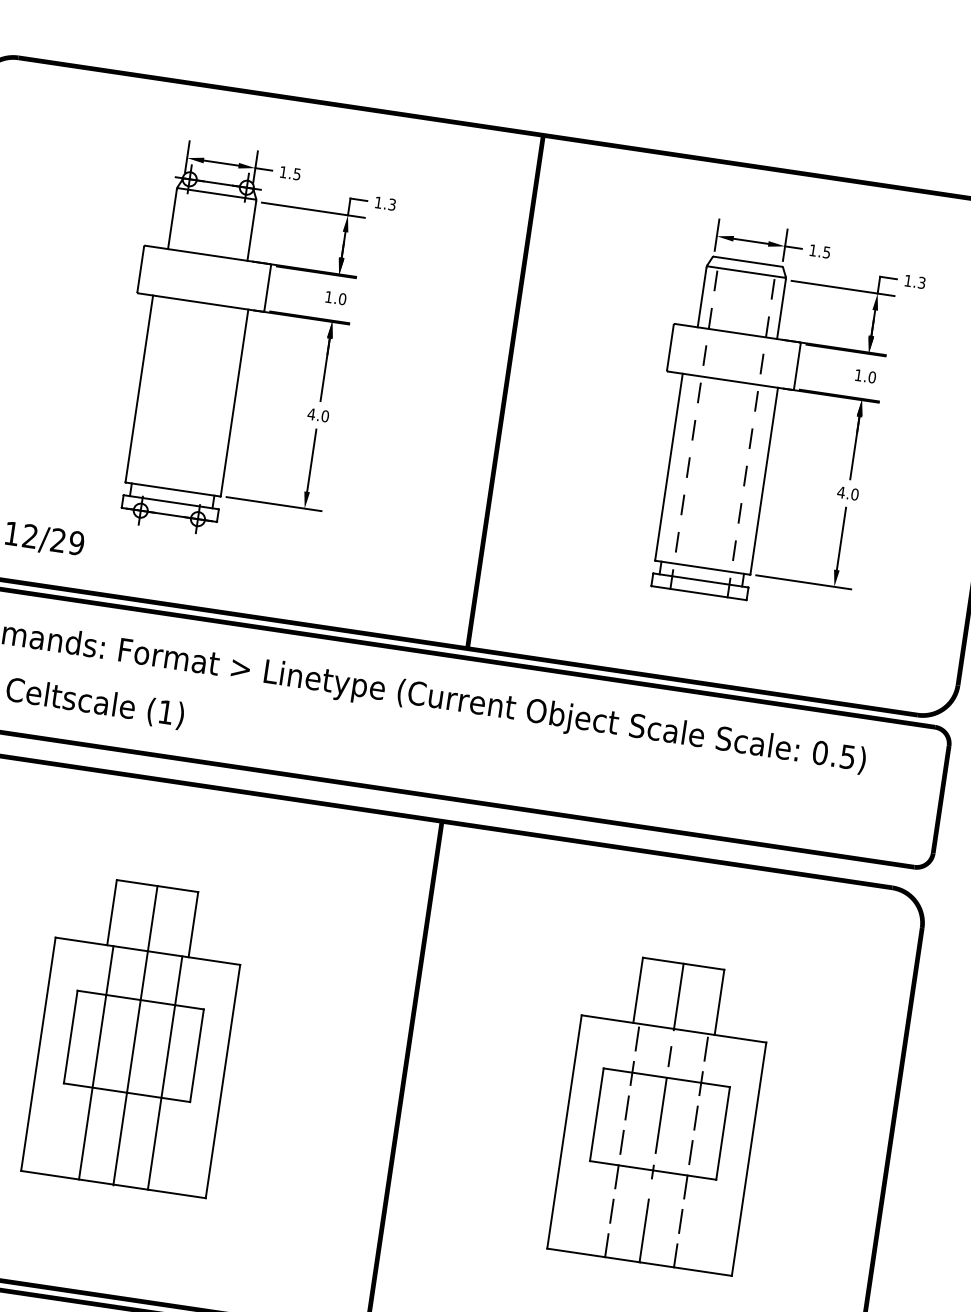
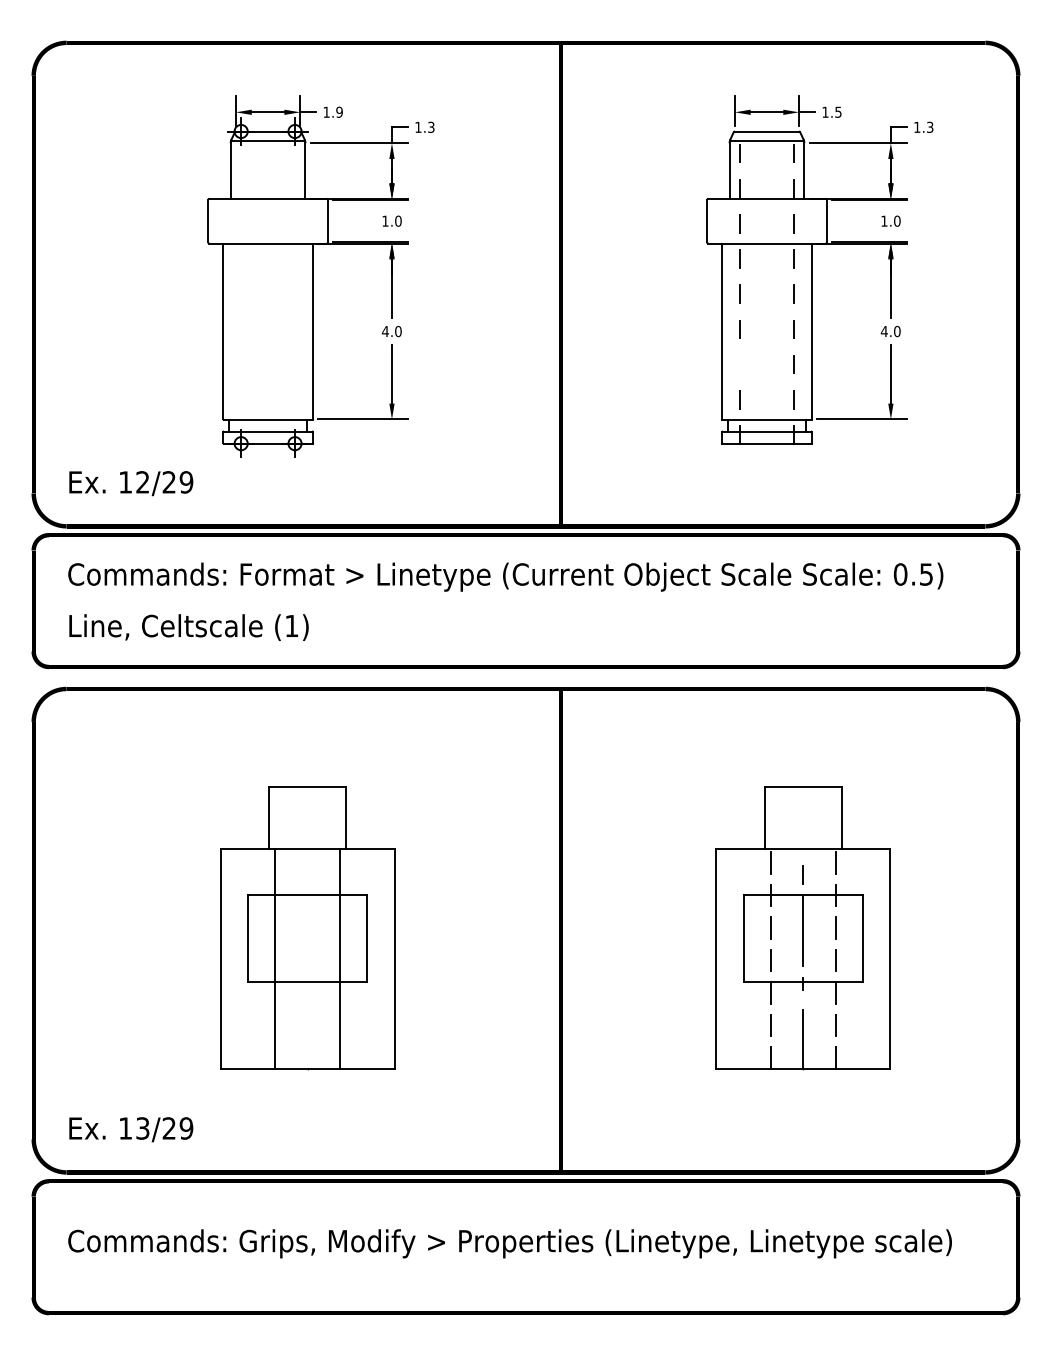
text: (297, 173) -> (339, 111), 1.5 -> 1.9
line: (682, 504) -> (739, 364), removed
line: (679, 996) -> (803, 818), removed
line: (135, 1034) -> (307, 927), removed

